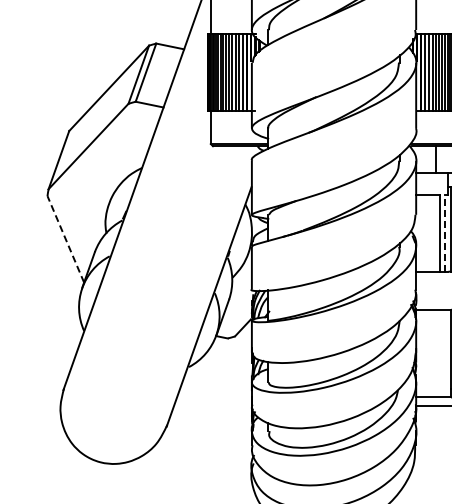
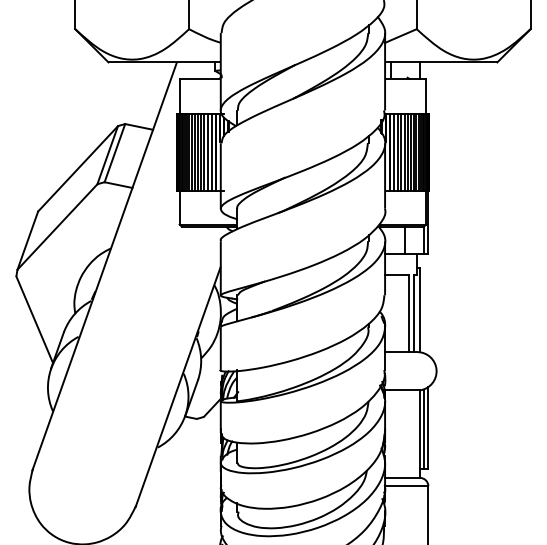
line: (444, 233) -> (413, 313), dashed -> solid
line: (65, 239) -> (34, 319), dashed -> solid

